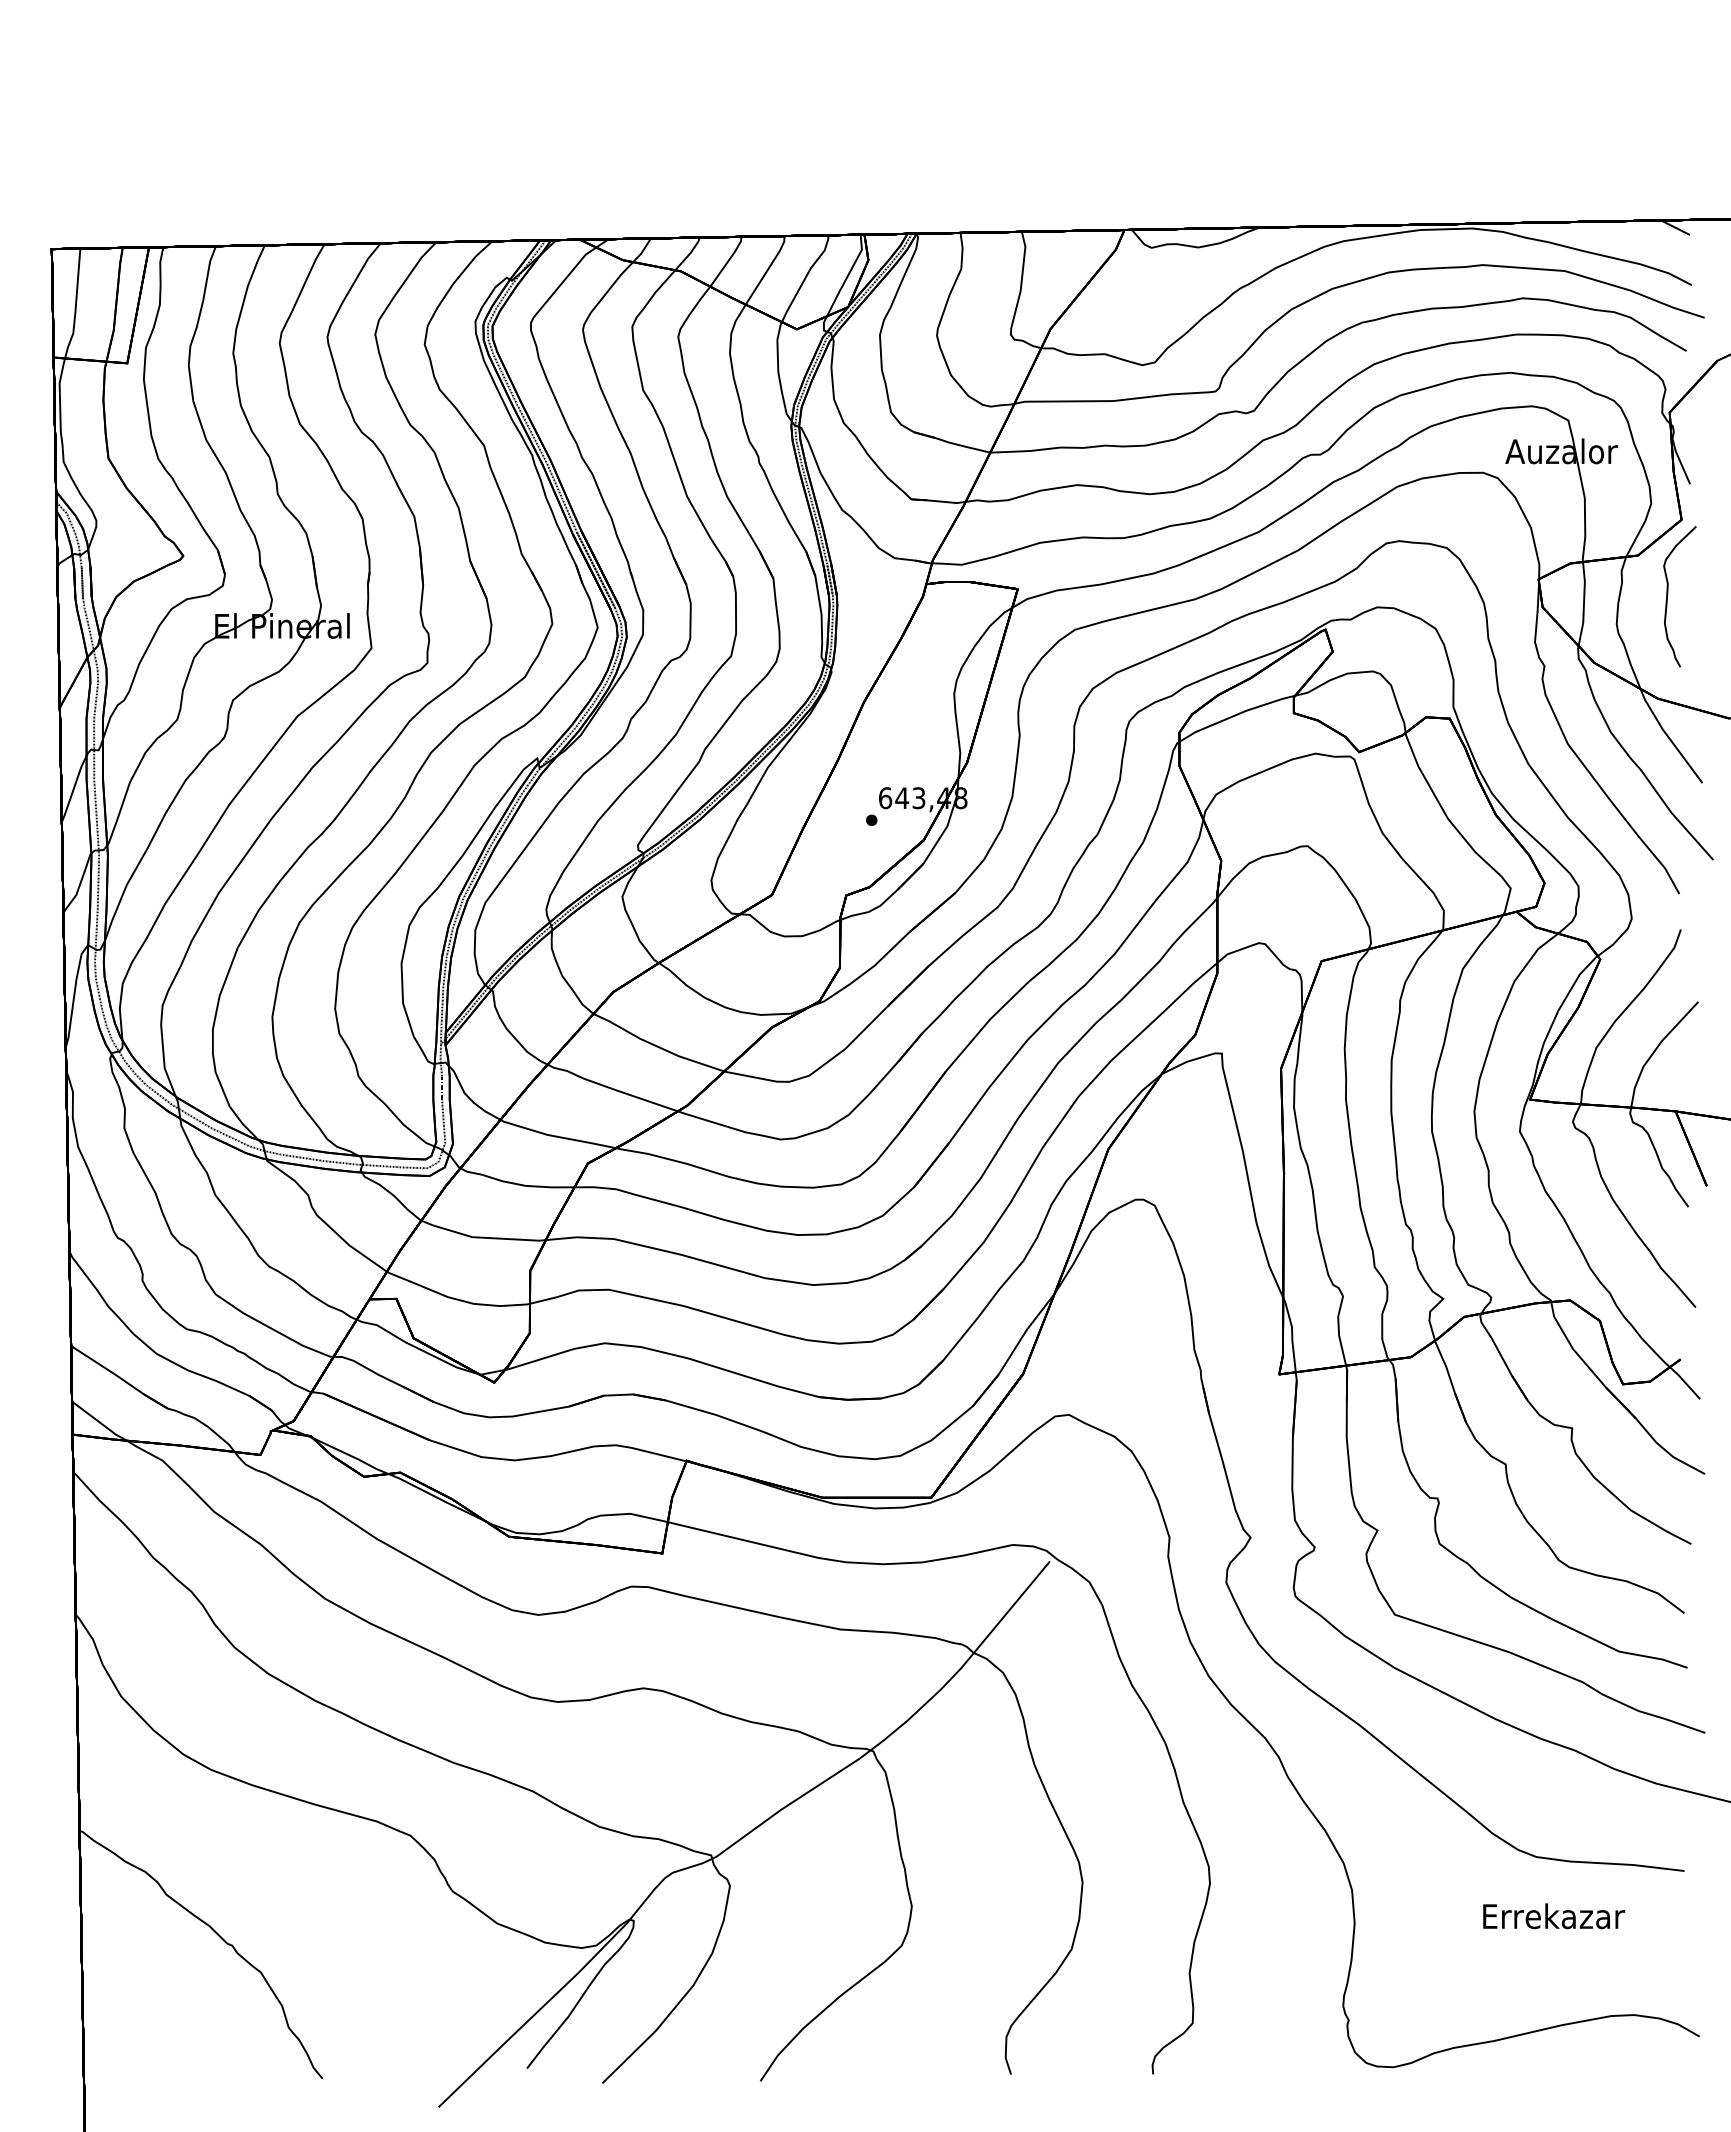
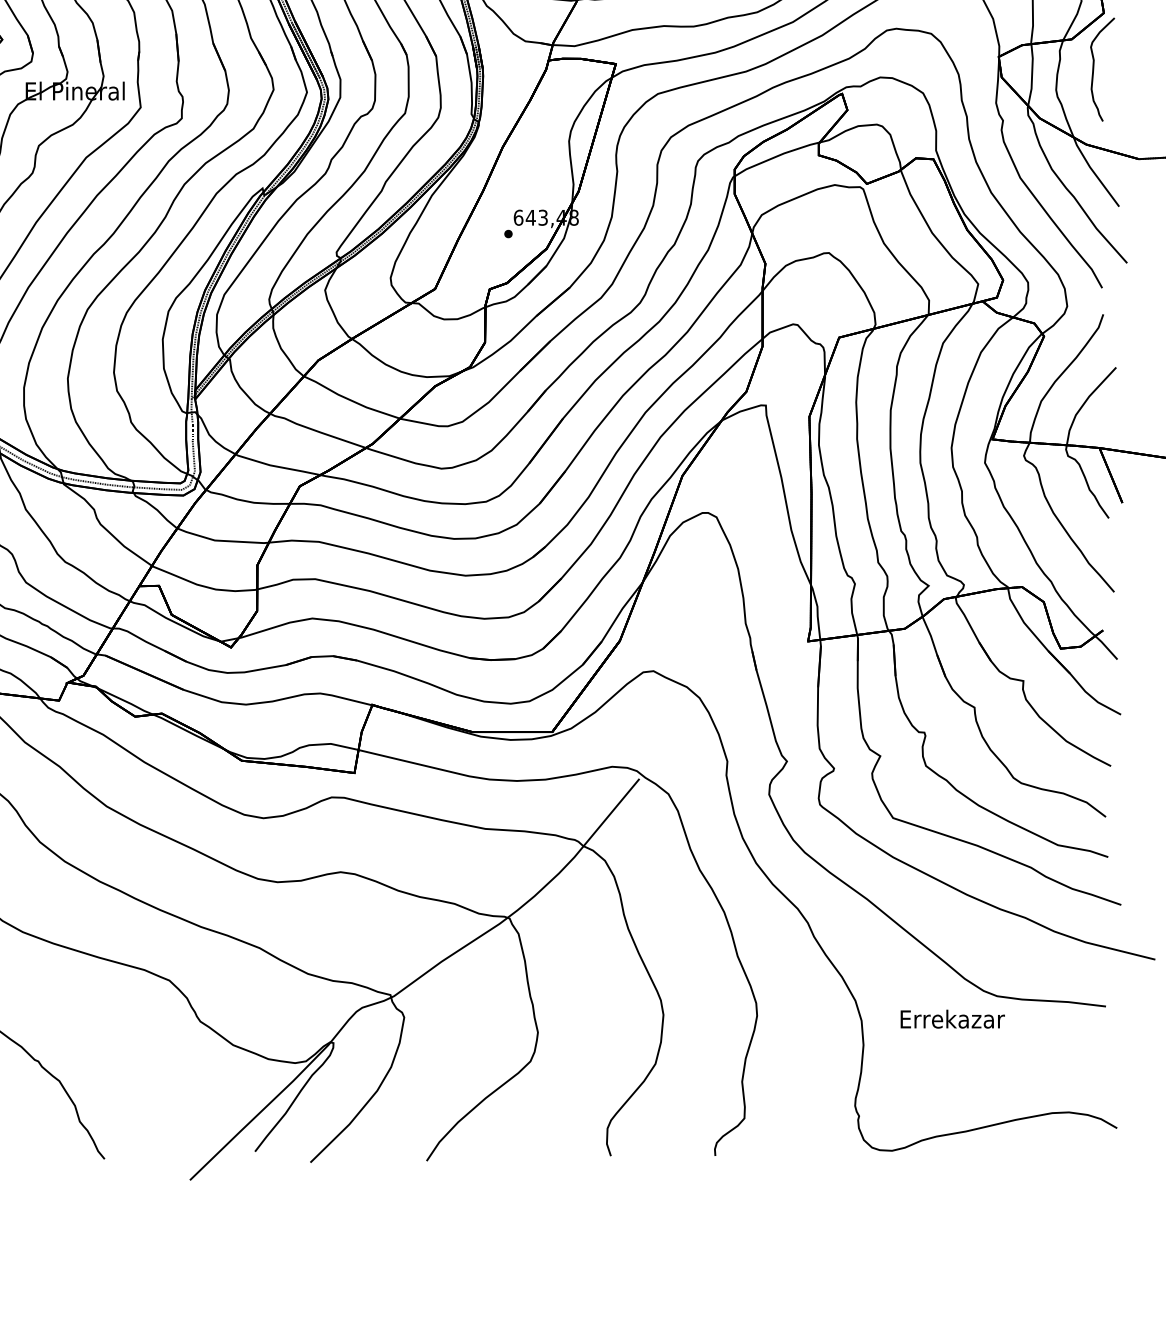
text: (1554, 1916) -> (953, 1019), moved

